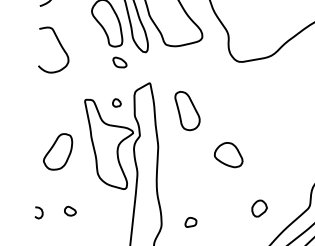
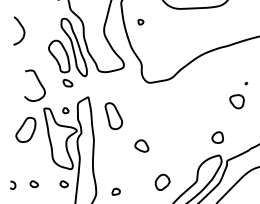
curve: (58, 45) -> (38, 82), moved
part: (57, 151) -> (25, 129), moved
part: (228, 154) -> (141, 145), size x0.7
part: (259, 208) -> (162, 182), size x1.4
part: (113, 211) -> (63, 184), added

